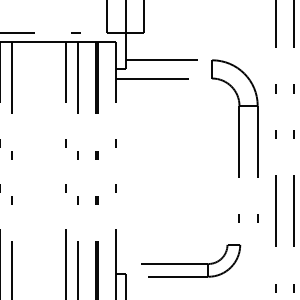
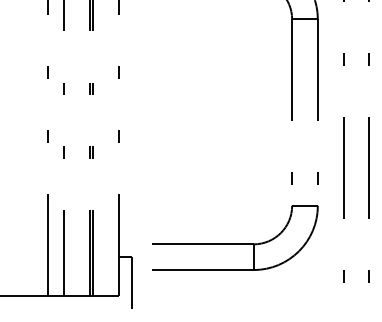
part: (199, 260) -> (235, 237), size x1.43

